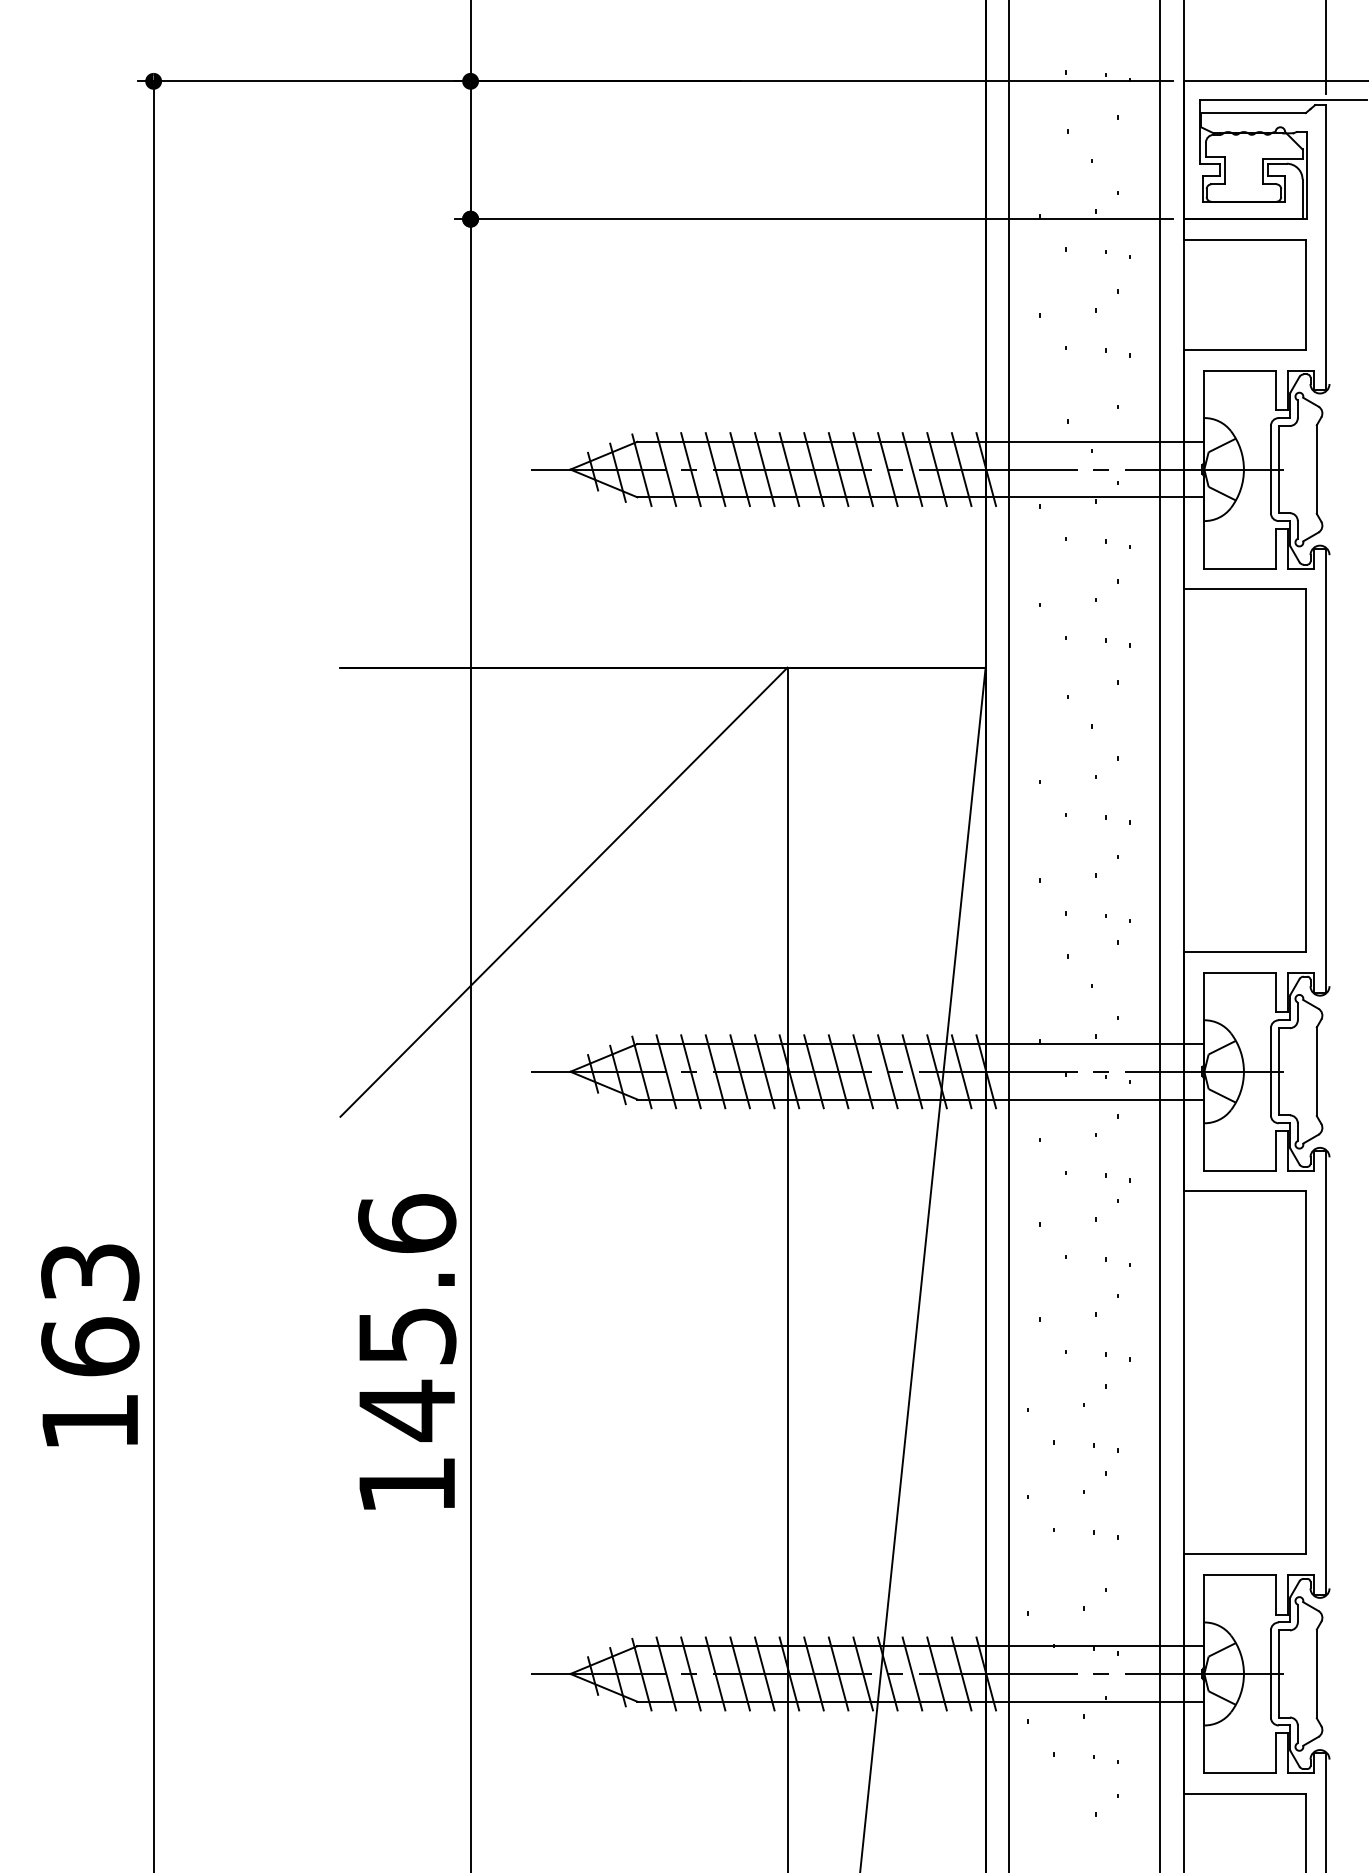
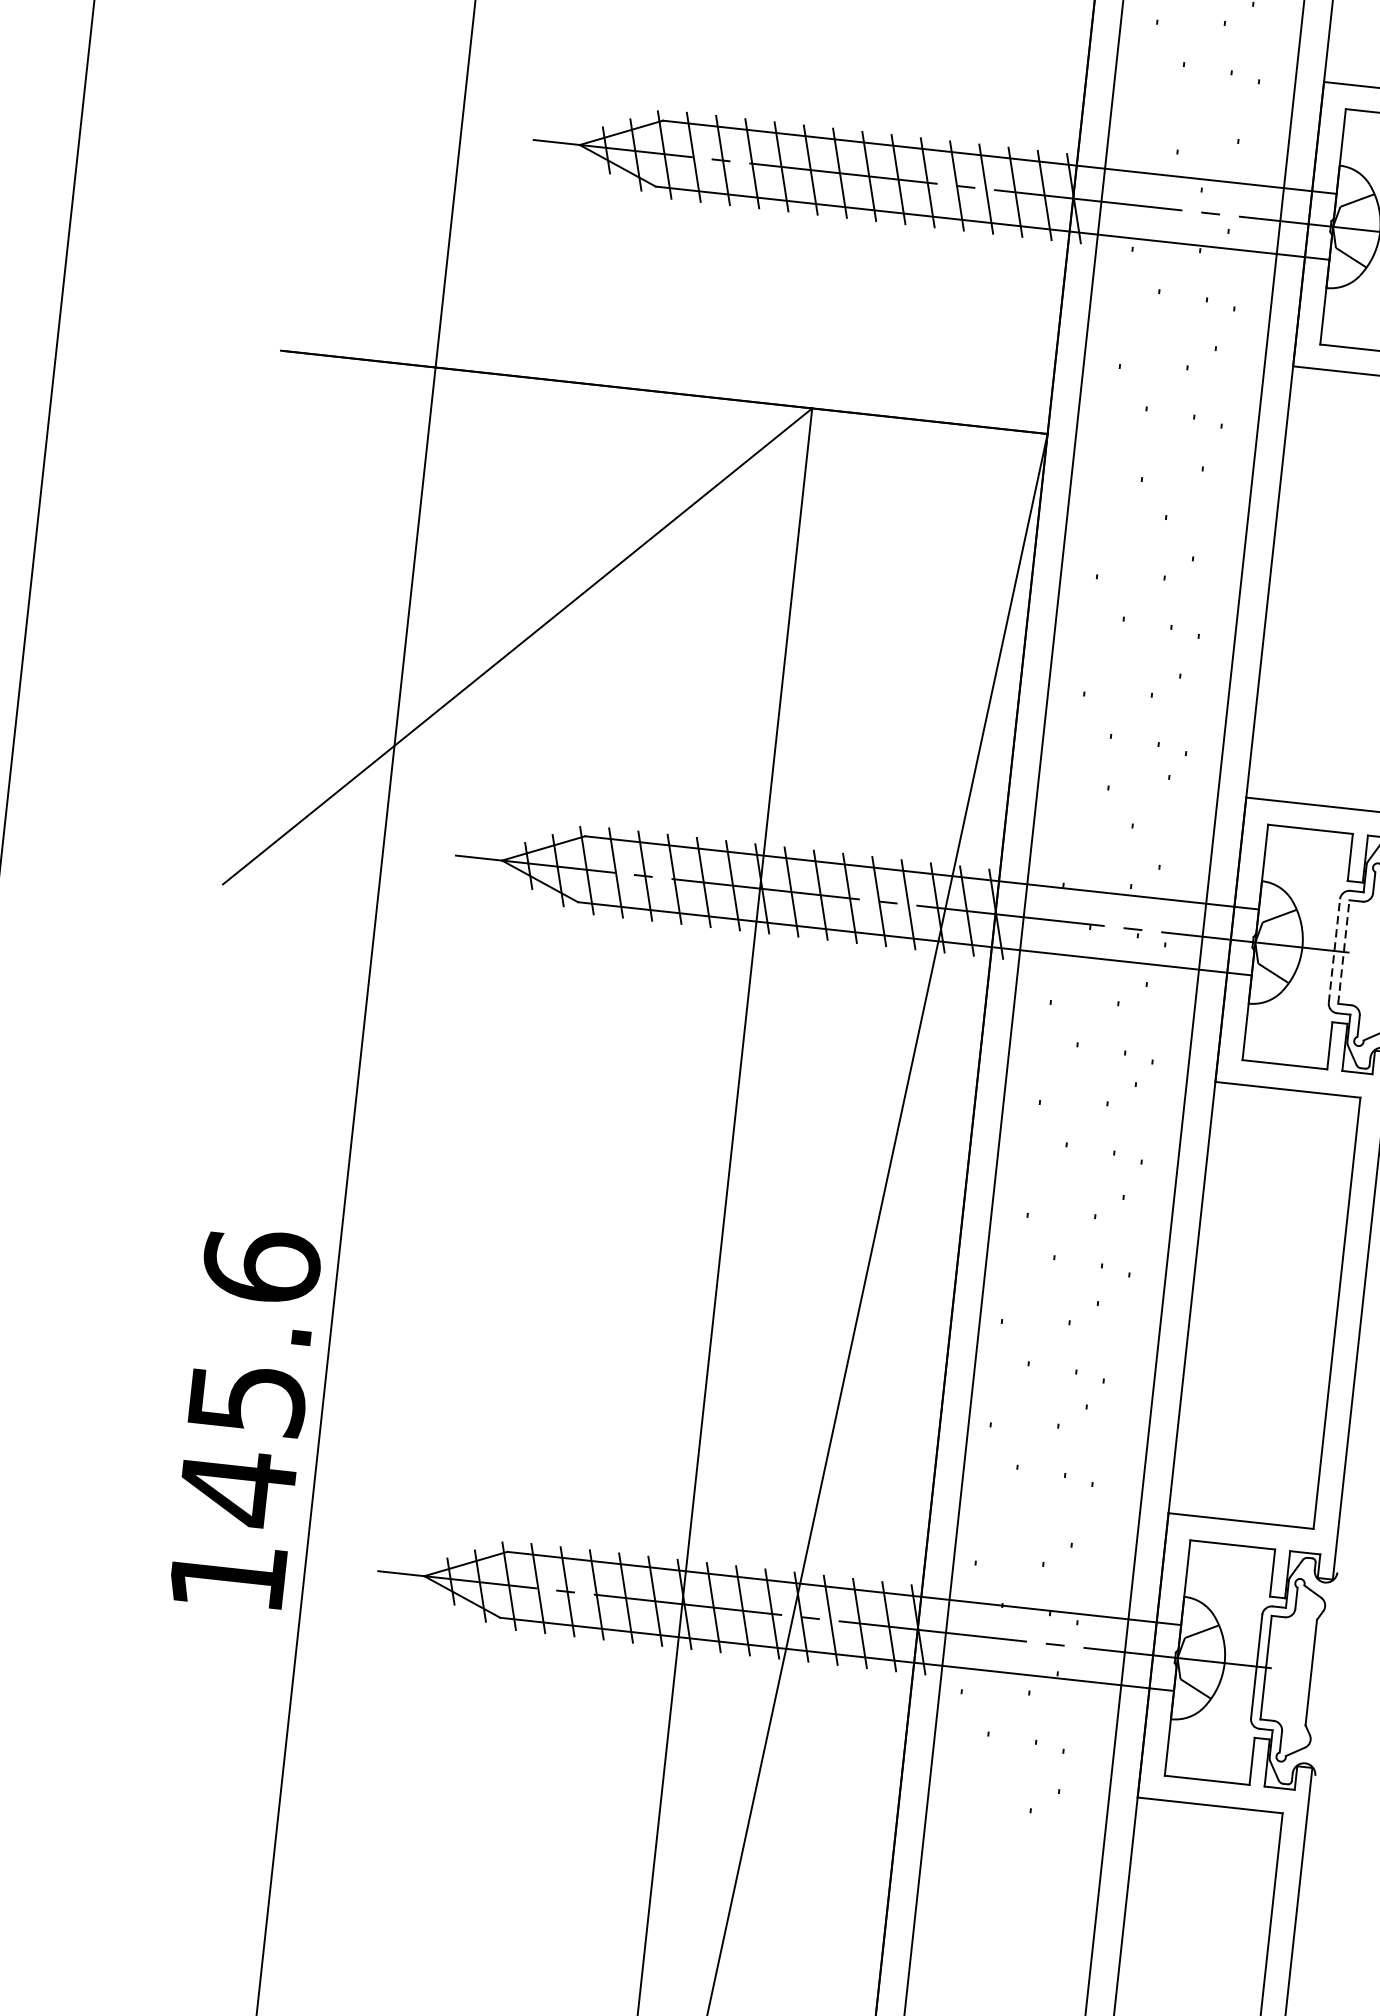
line: (1270, 1071) -> (1333, 950), solid -> dashed
line: (1278, 1071) -> (1343, 951), solid -> dashed
text: (407, 1351) -> (245, 1417), moved

